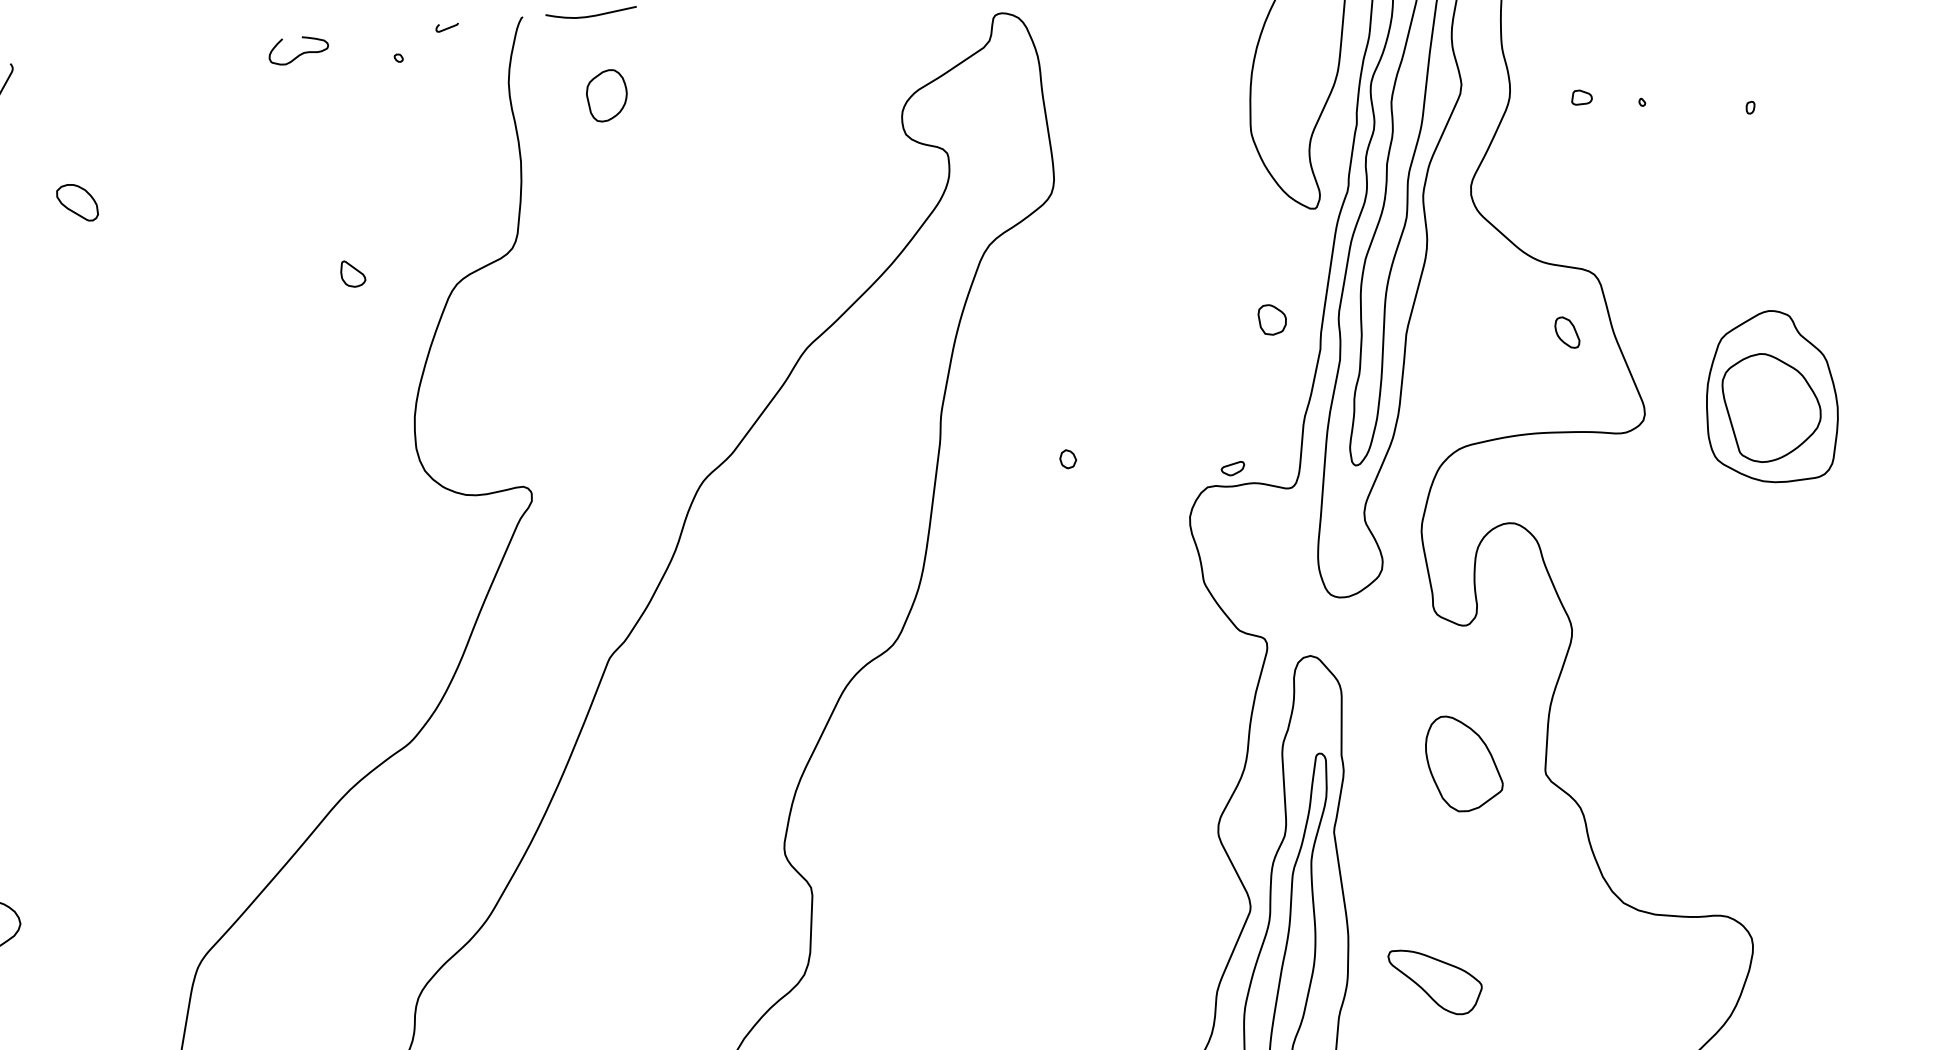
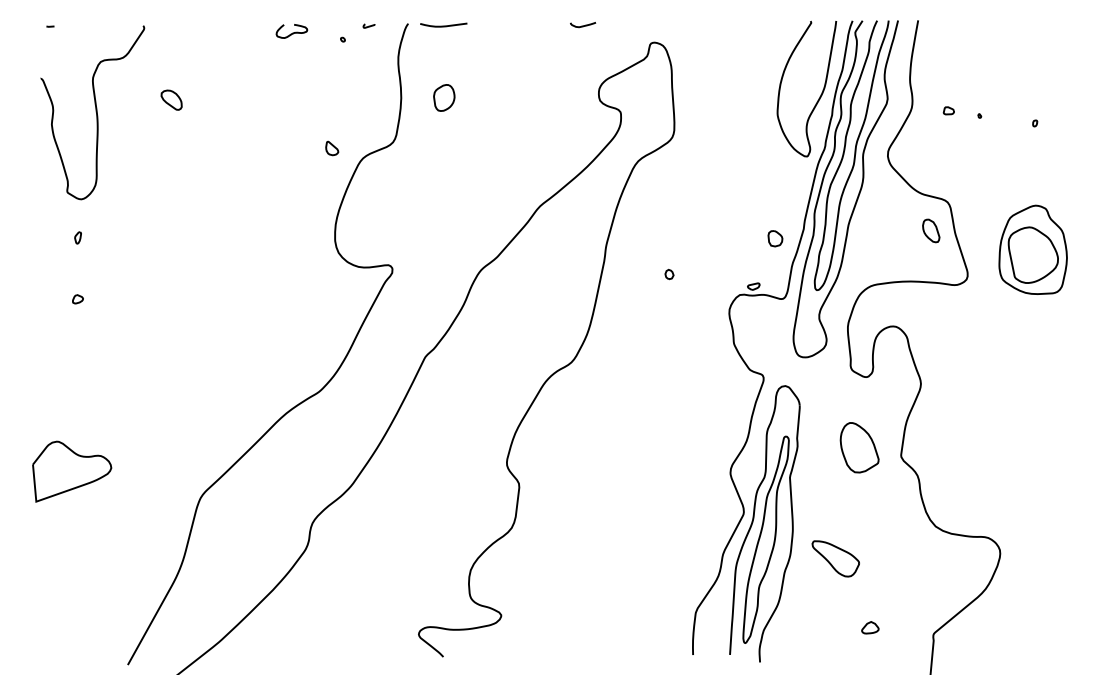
part: (607, 94) -> (444, 97), moved
part: (353, 273) -> (332, 148), moved
part: (1272, 319) -> (775, 238), moved
part: (1567, 333) -> (931, 231), size x1.4
part: (1769, 396) -> (1032, 249), moved

